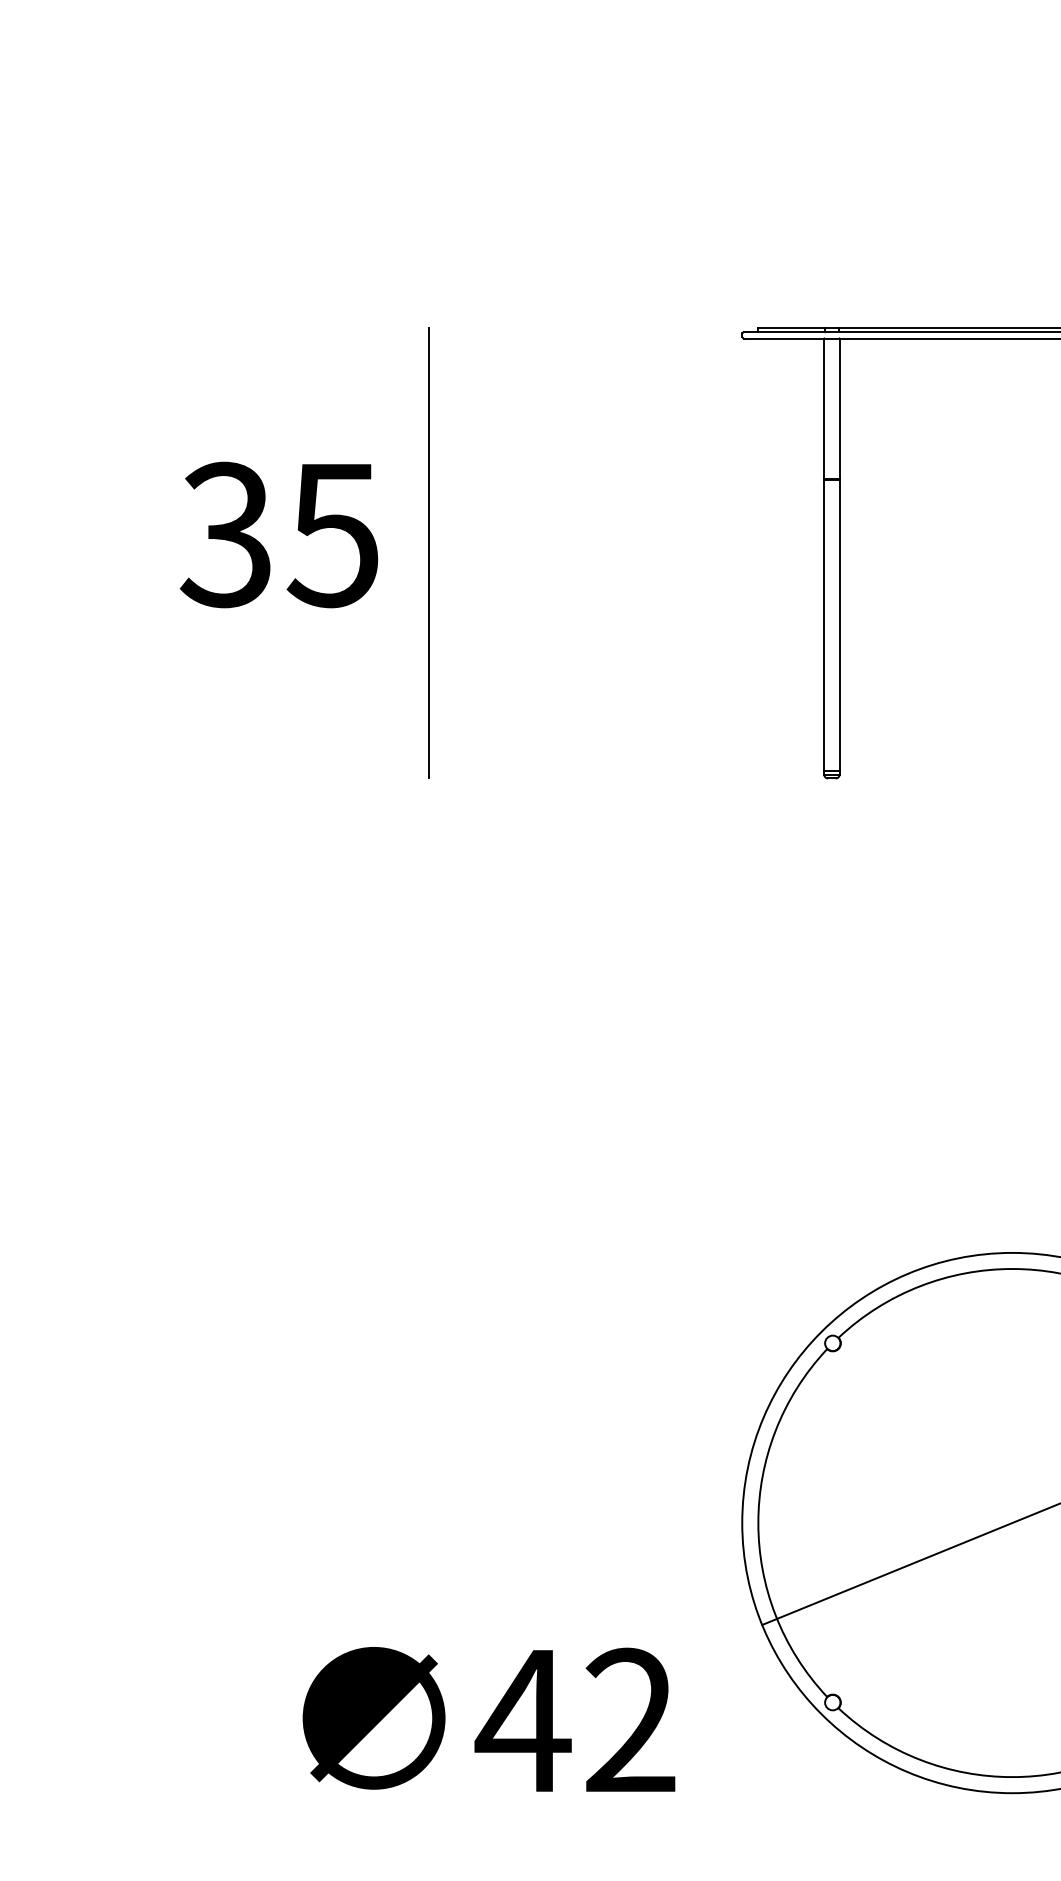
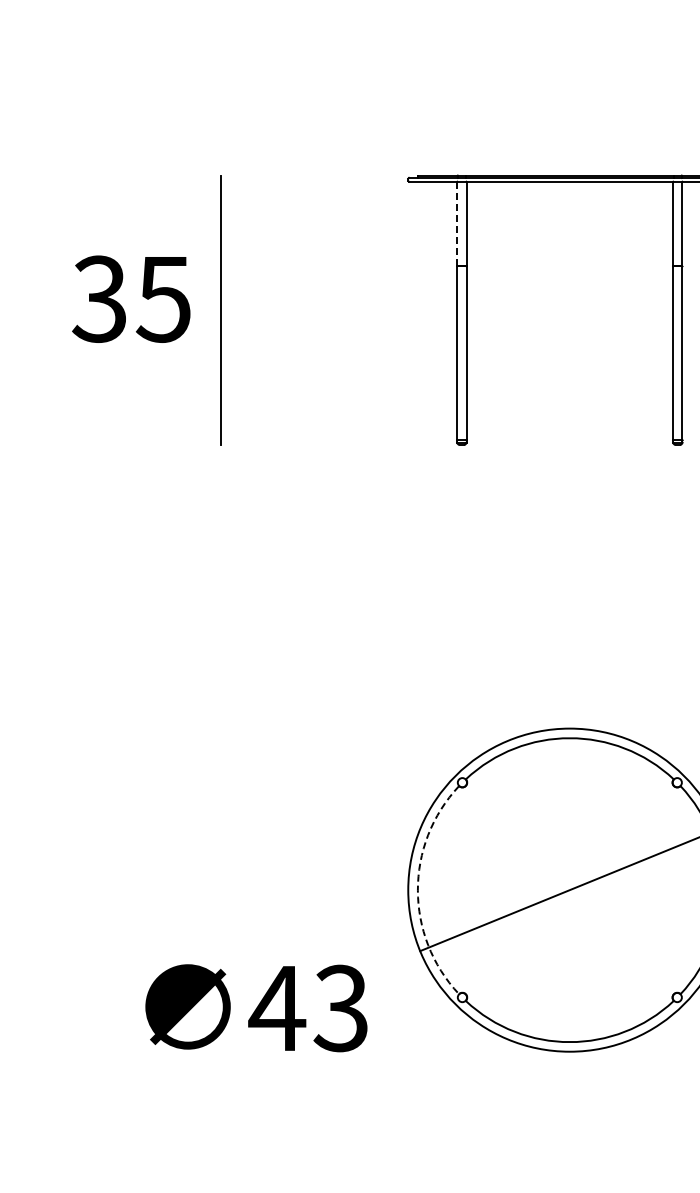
line: (824, 408) -> (457, 223), solid -> dashed
arc: (757, 1523) -> (417, 890), solid -> dashed
text: (628, 1720) -> (340, 1008), 42 -> 43

